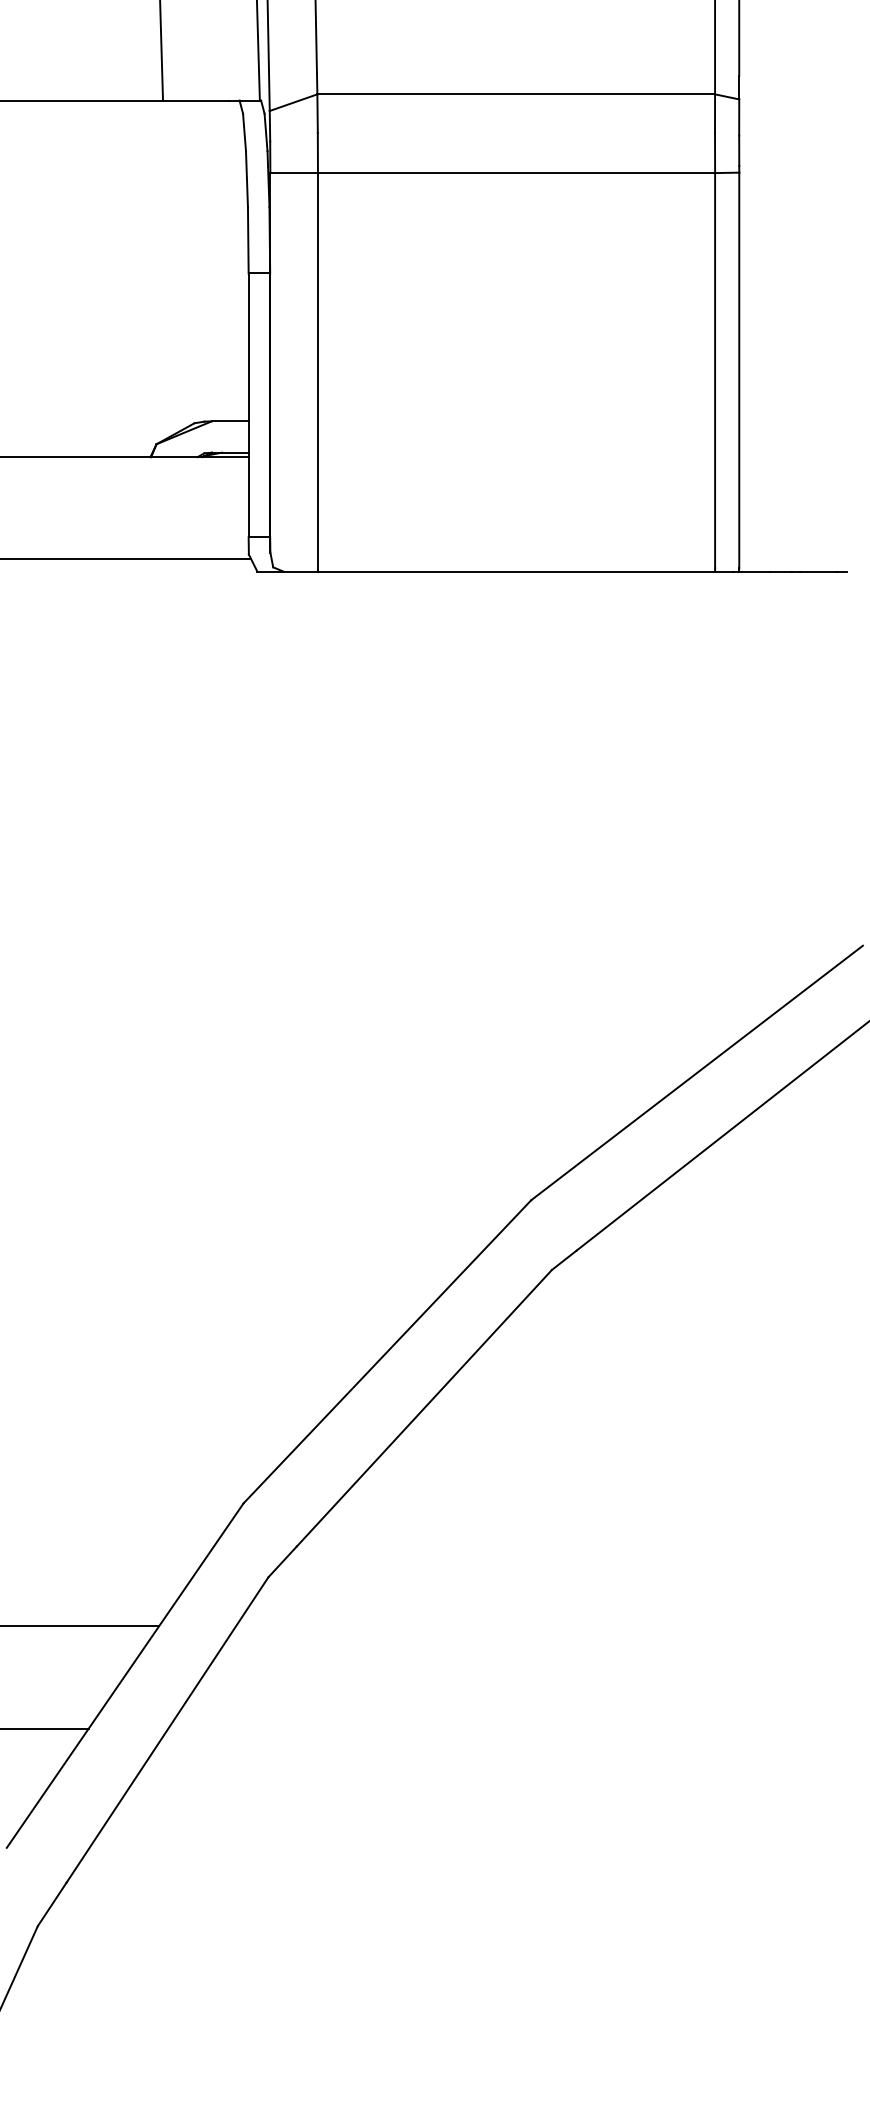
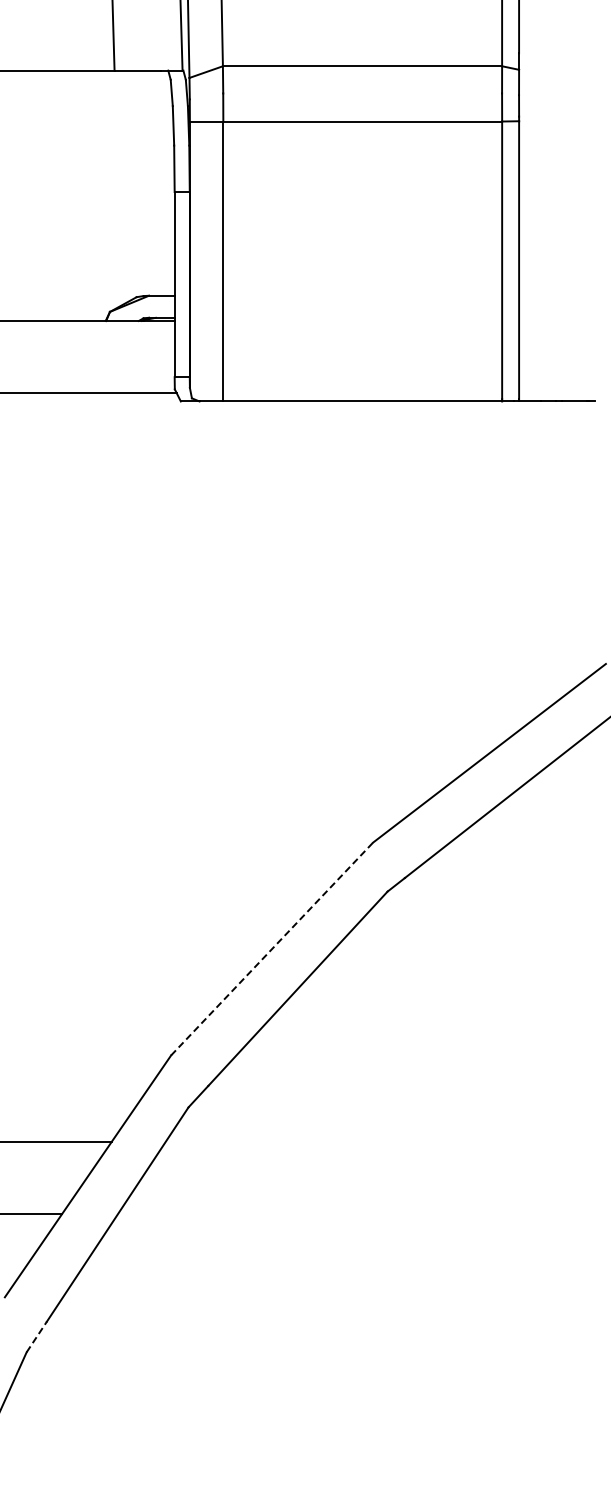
line: (387, 1352) -> (272, 949), solid -> dashed
line: (53, 1903) -> (37, 1336), solid -> dashed

